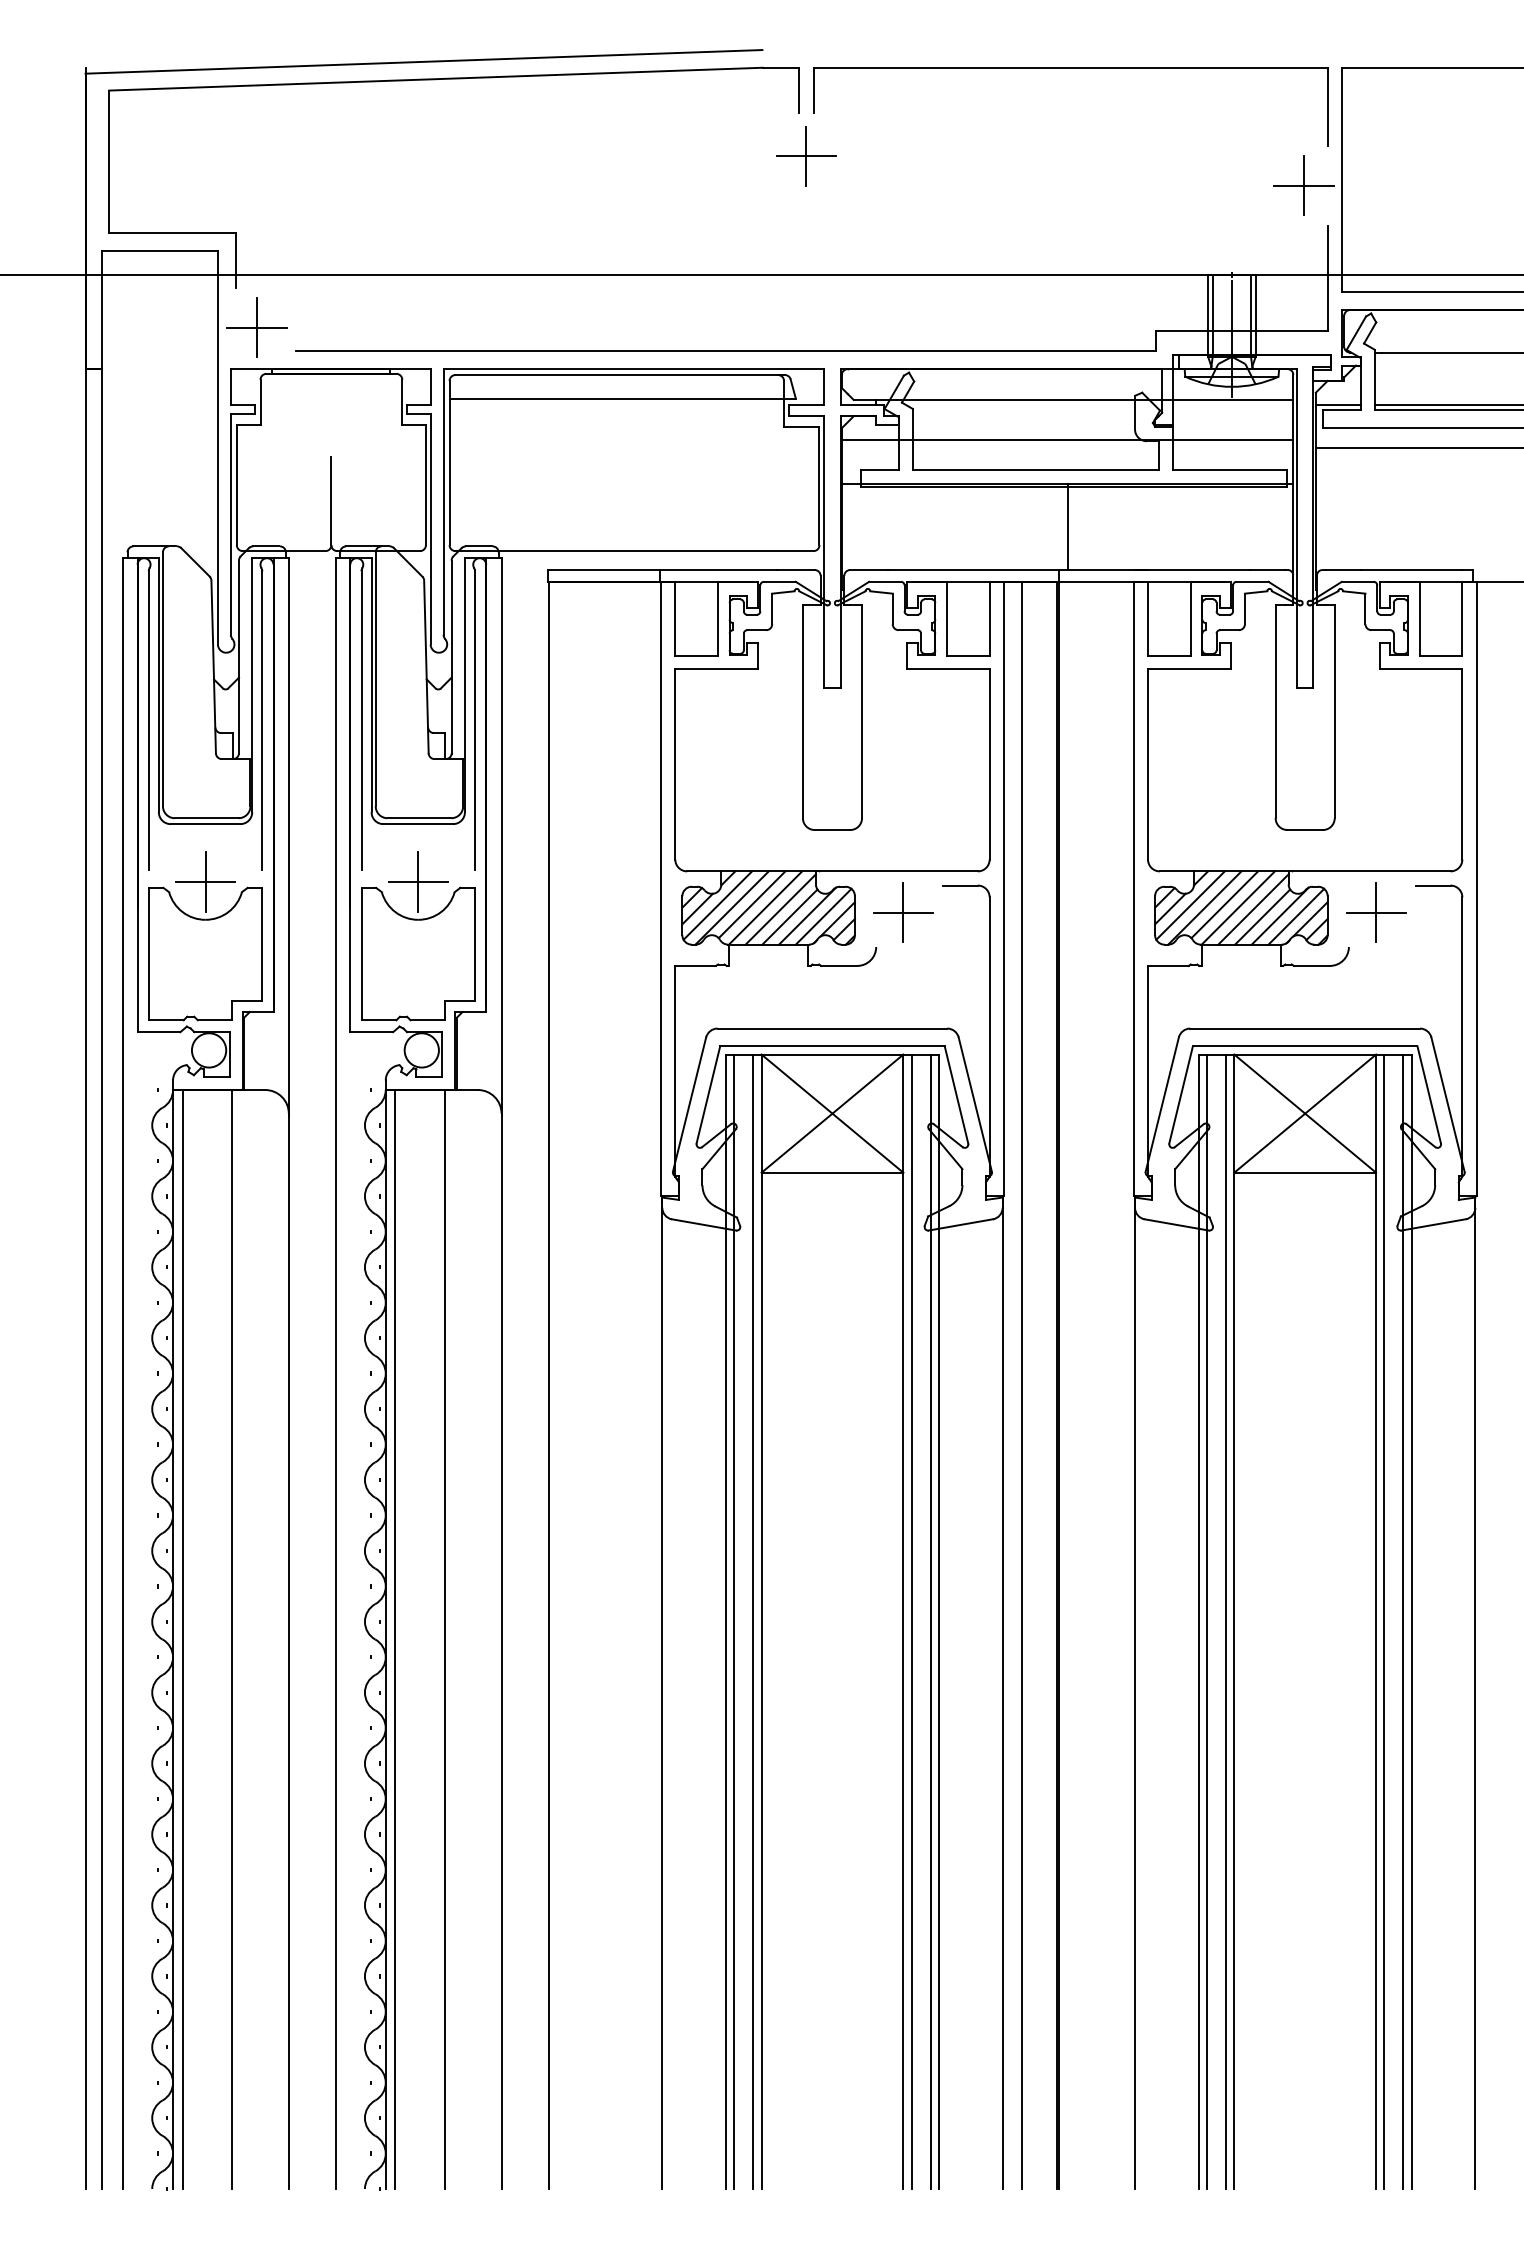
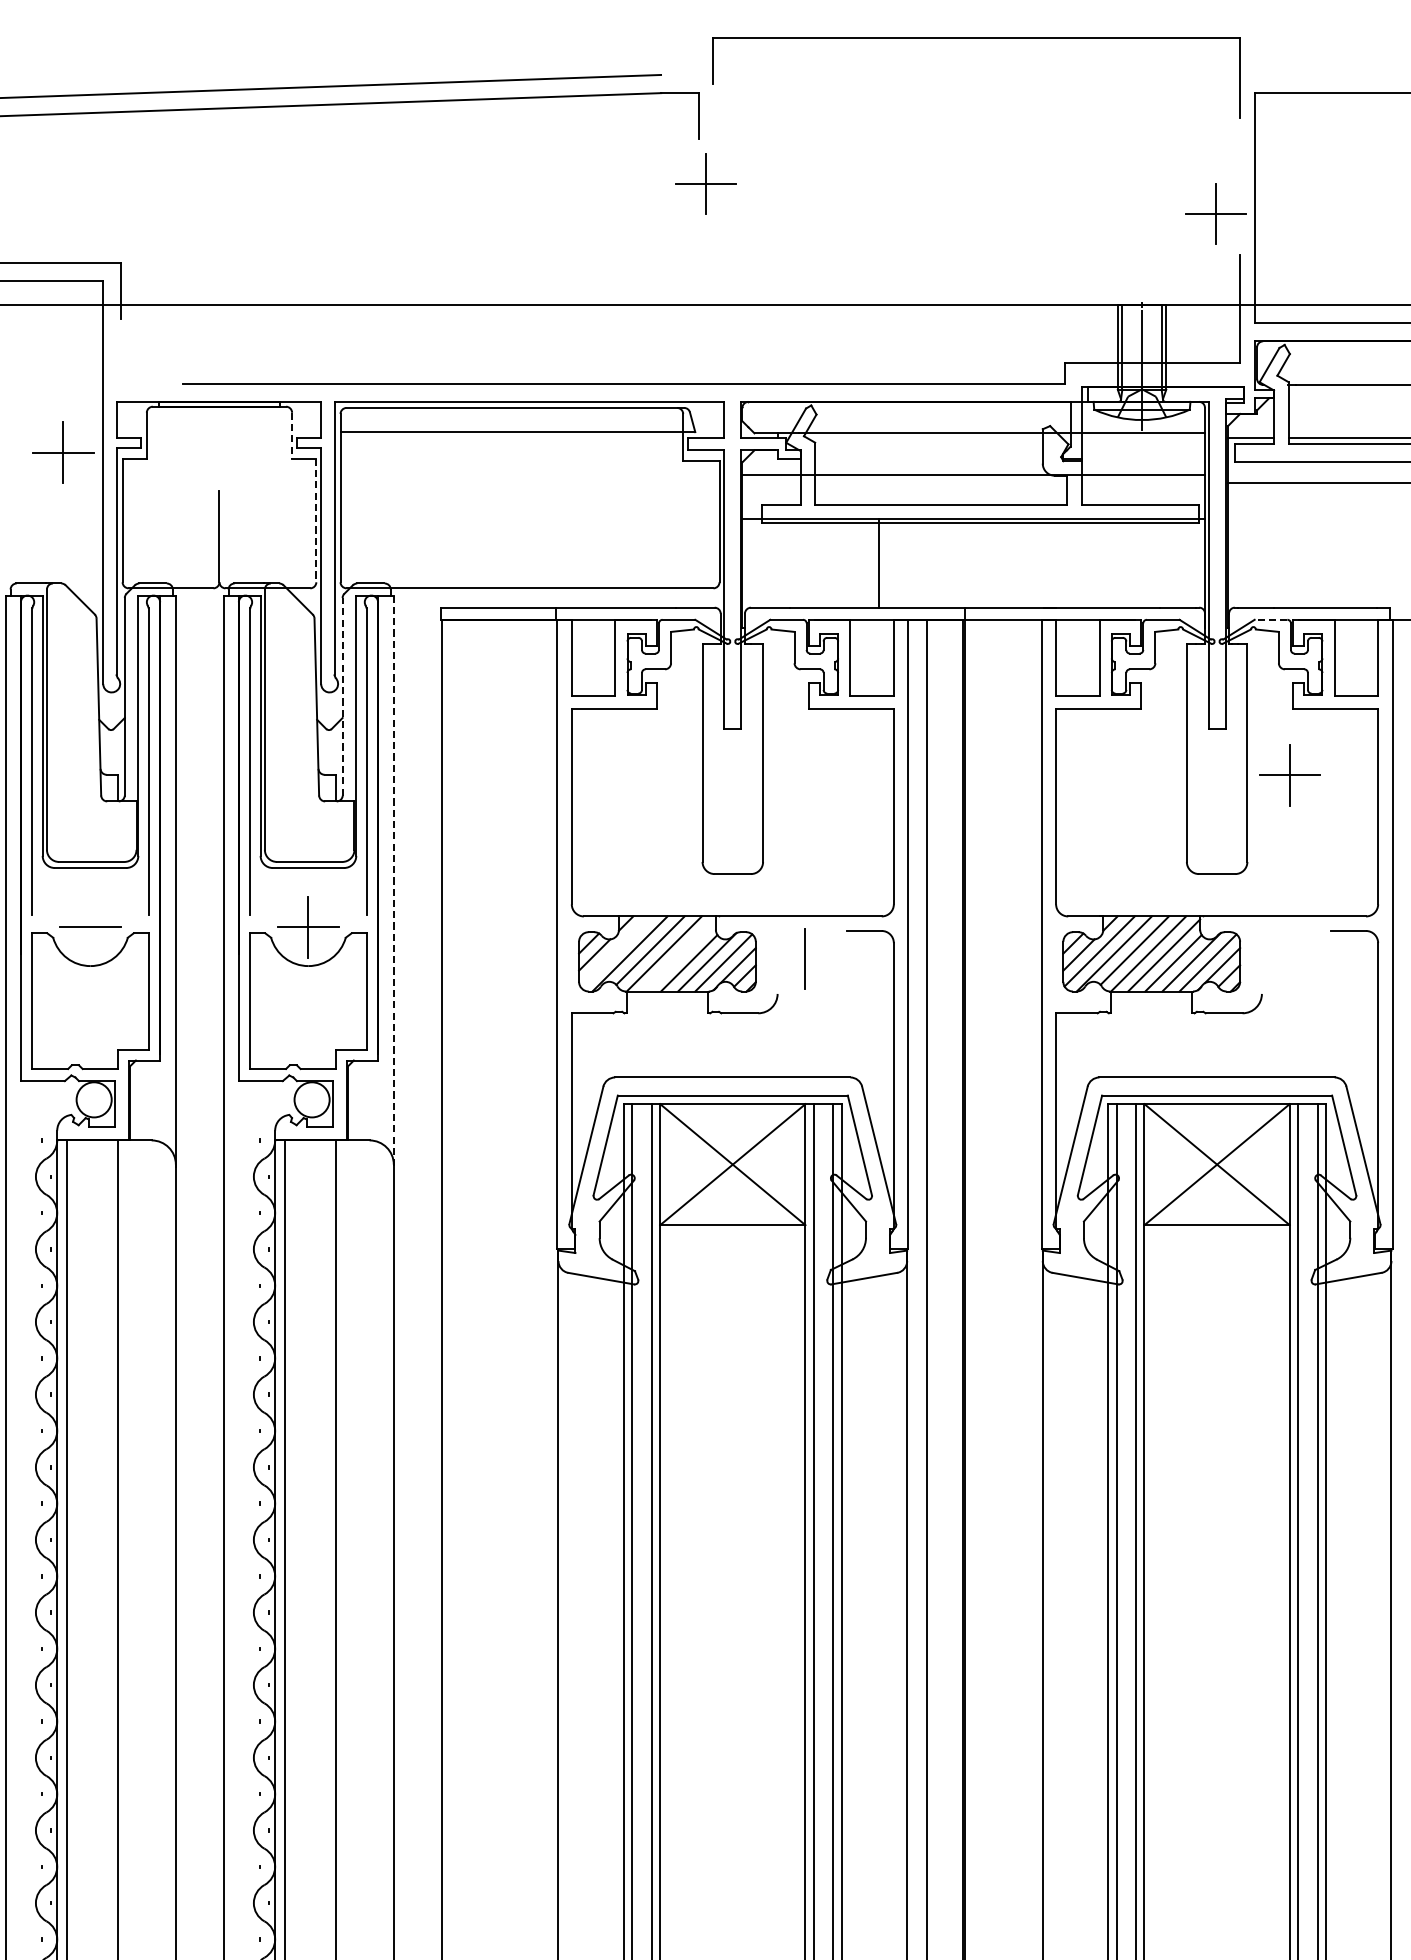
part: (1070, 68) -> (976, 38), moved
part: (256, 327) -> (62, 452), moved
line: (402, 402) -> (292, 436), solid -> dashed
line: (425, 485) -> (315, 521), solid -> dashed
line: (1067, 526) -> (879, 563), moved
line: (1357, 581) -> (1270, 619), solid -> dashed
line: (451, 656) -> (342, 696), solid -> dashed
line: (501, 837) -> (393, 881), solid -> dashed
line: (205, 881) -> (90, 926), removed
line: (717, 905) -> (615, 951), removed
line: (780, 909) -> (679, 955), removed
line: (902, 912) -> (804, 958), removed
part: (1376, 912) -> (1290, 775), moved

